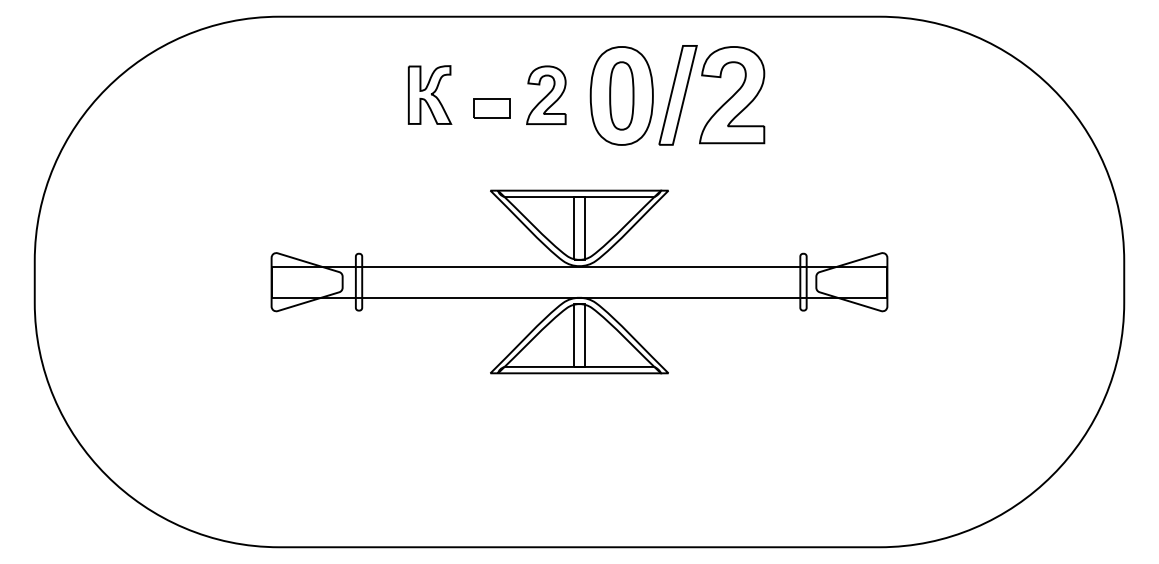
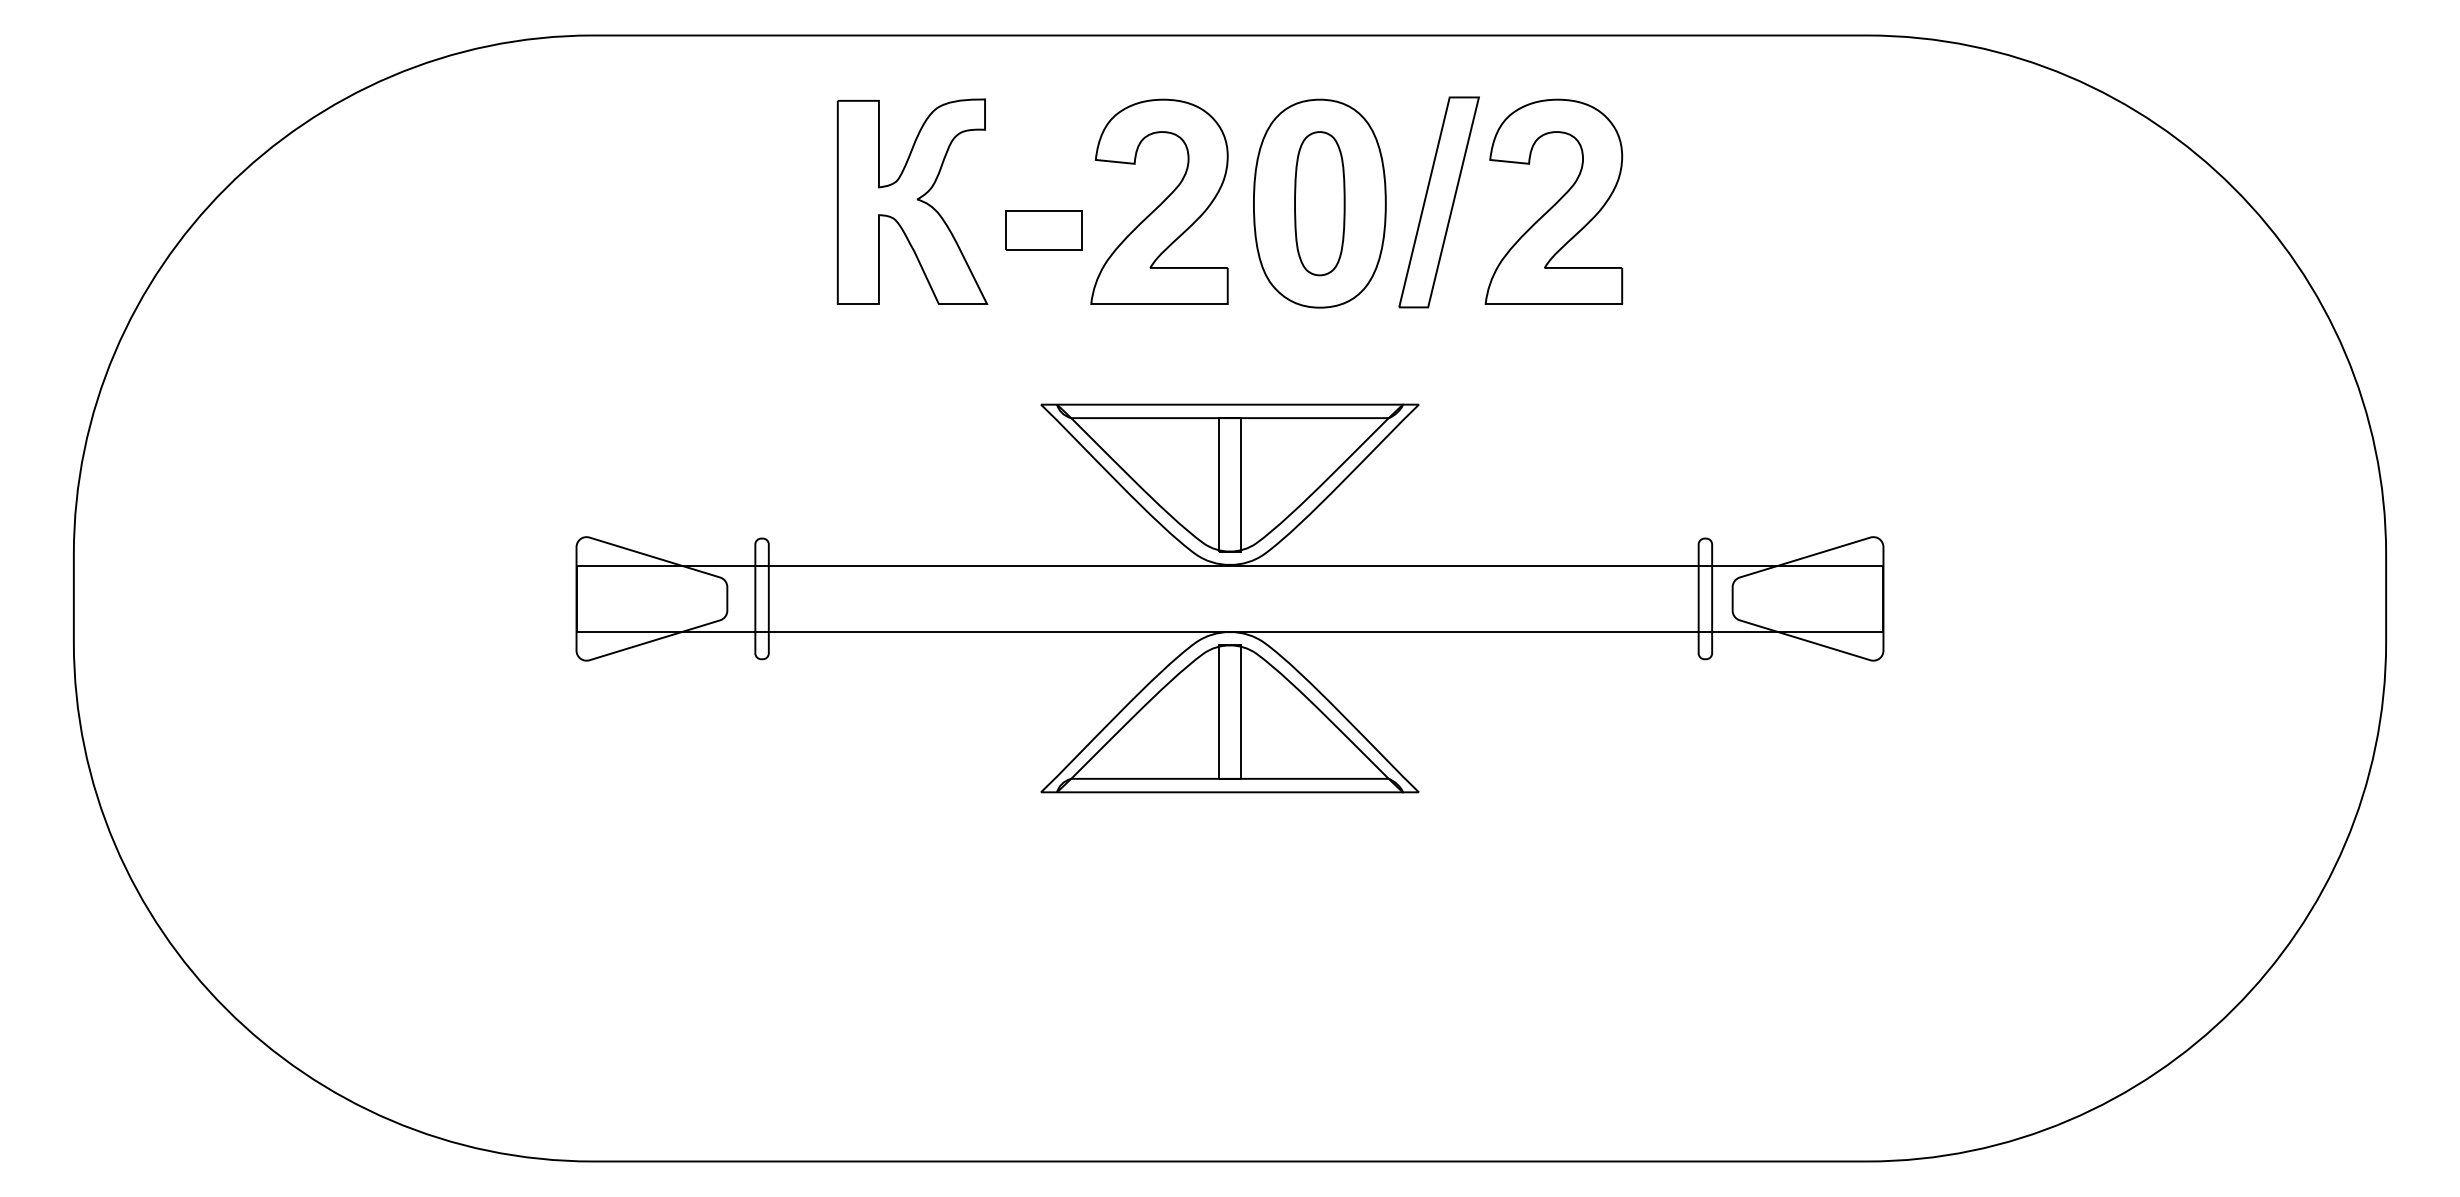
part: (429, 94) -> (911, 200), size x1.67
part: (546, 95) -> (1159, 202), size x1.67

